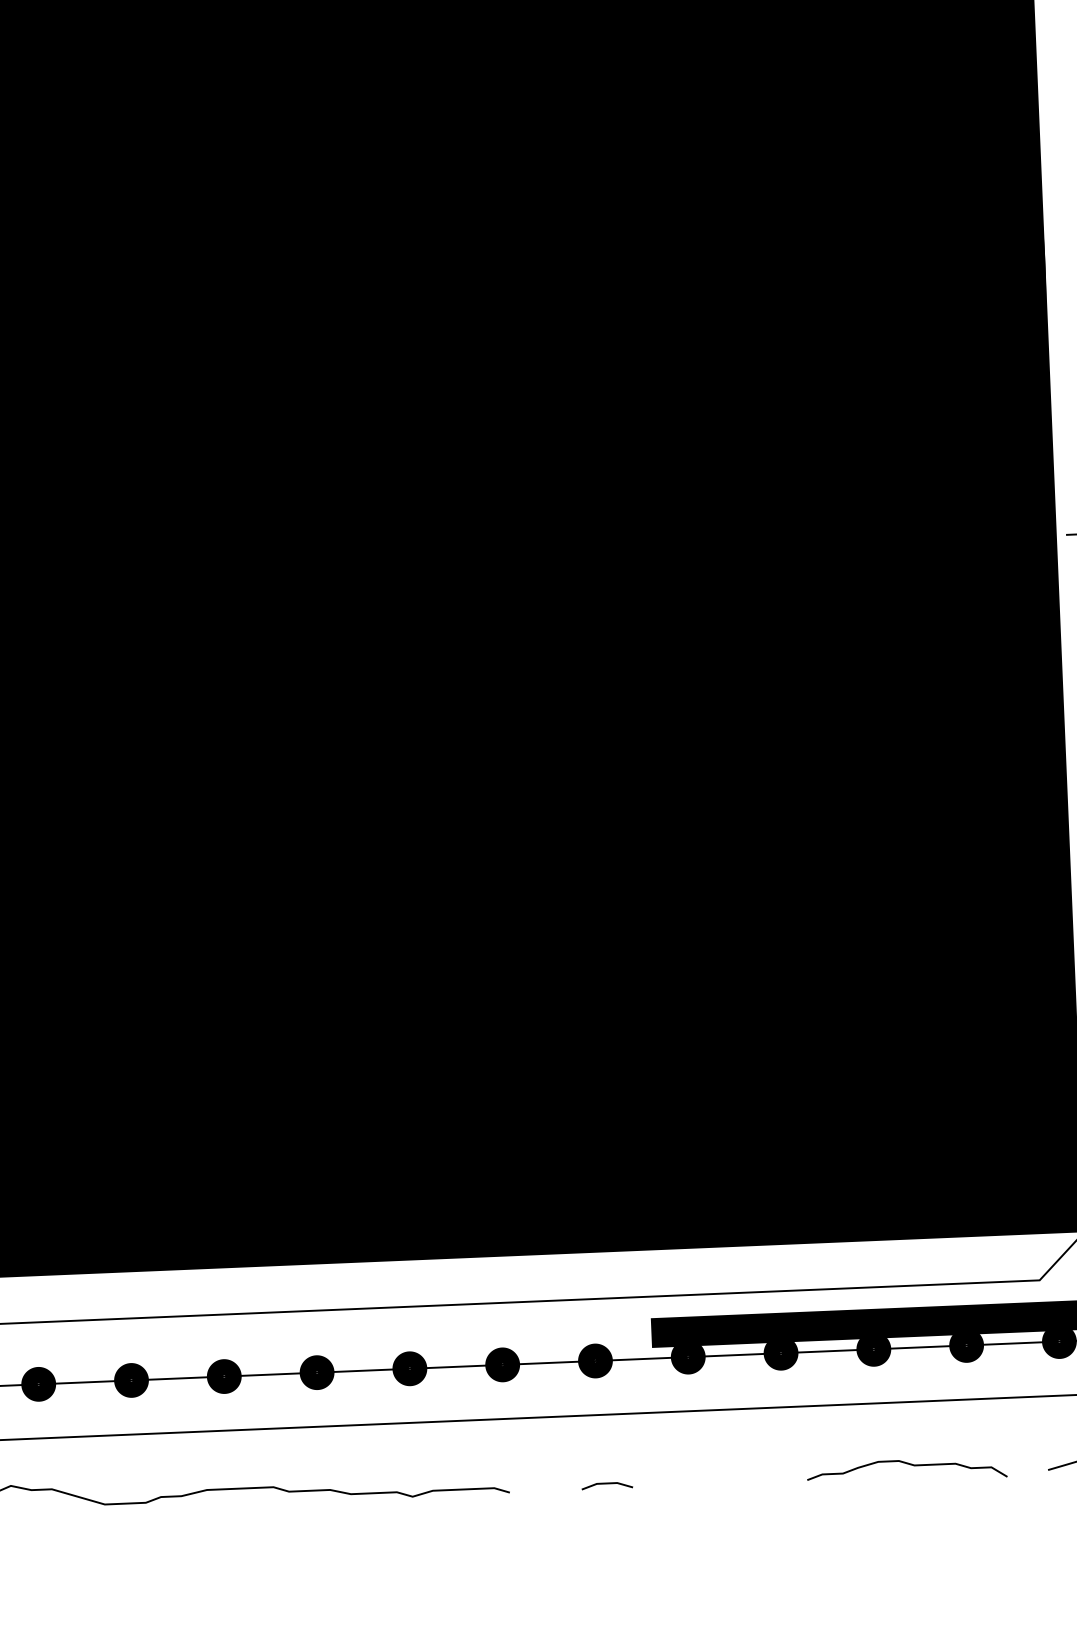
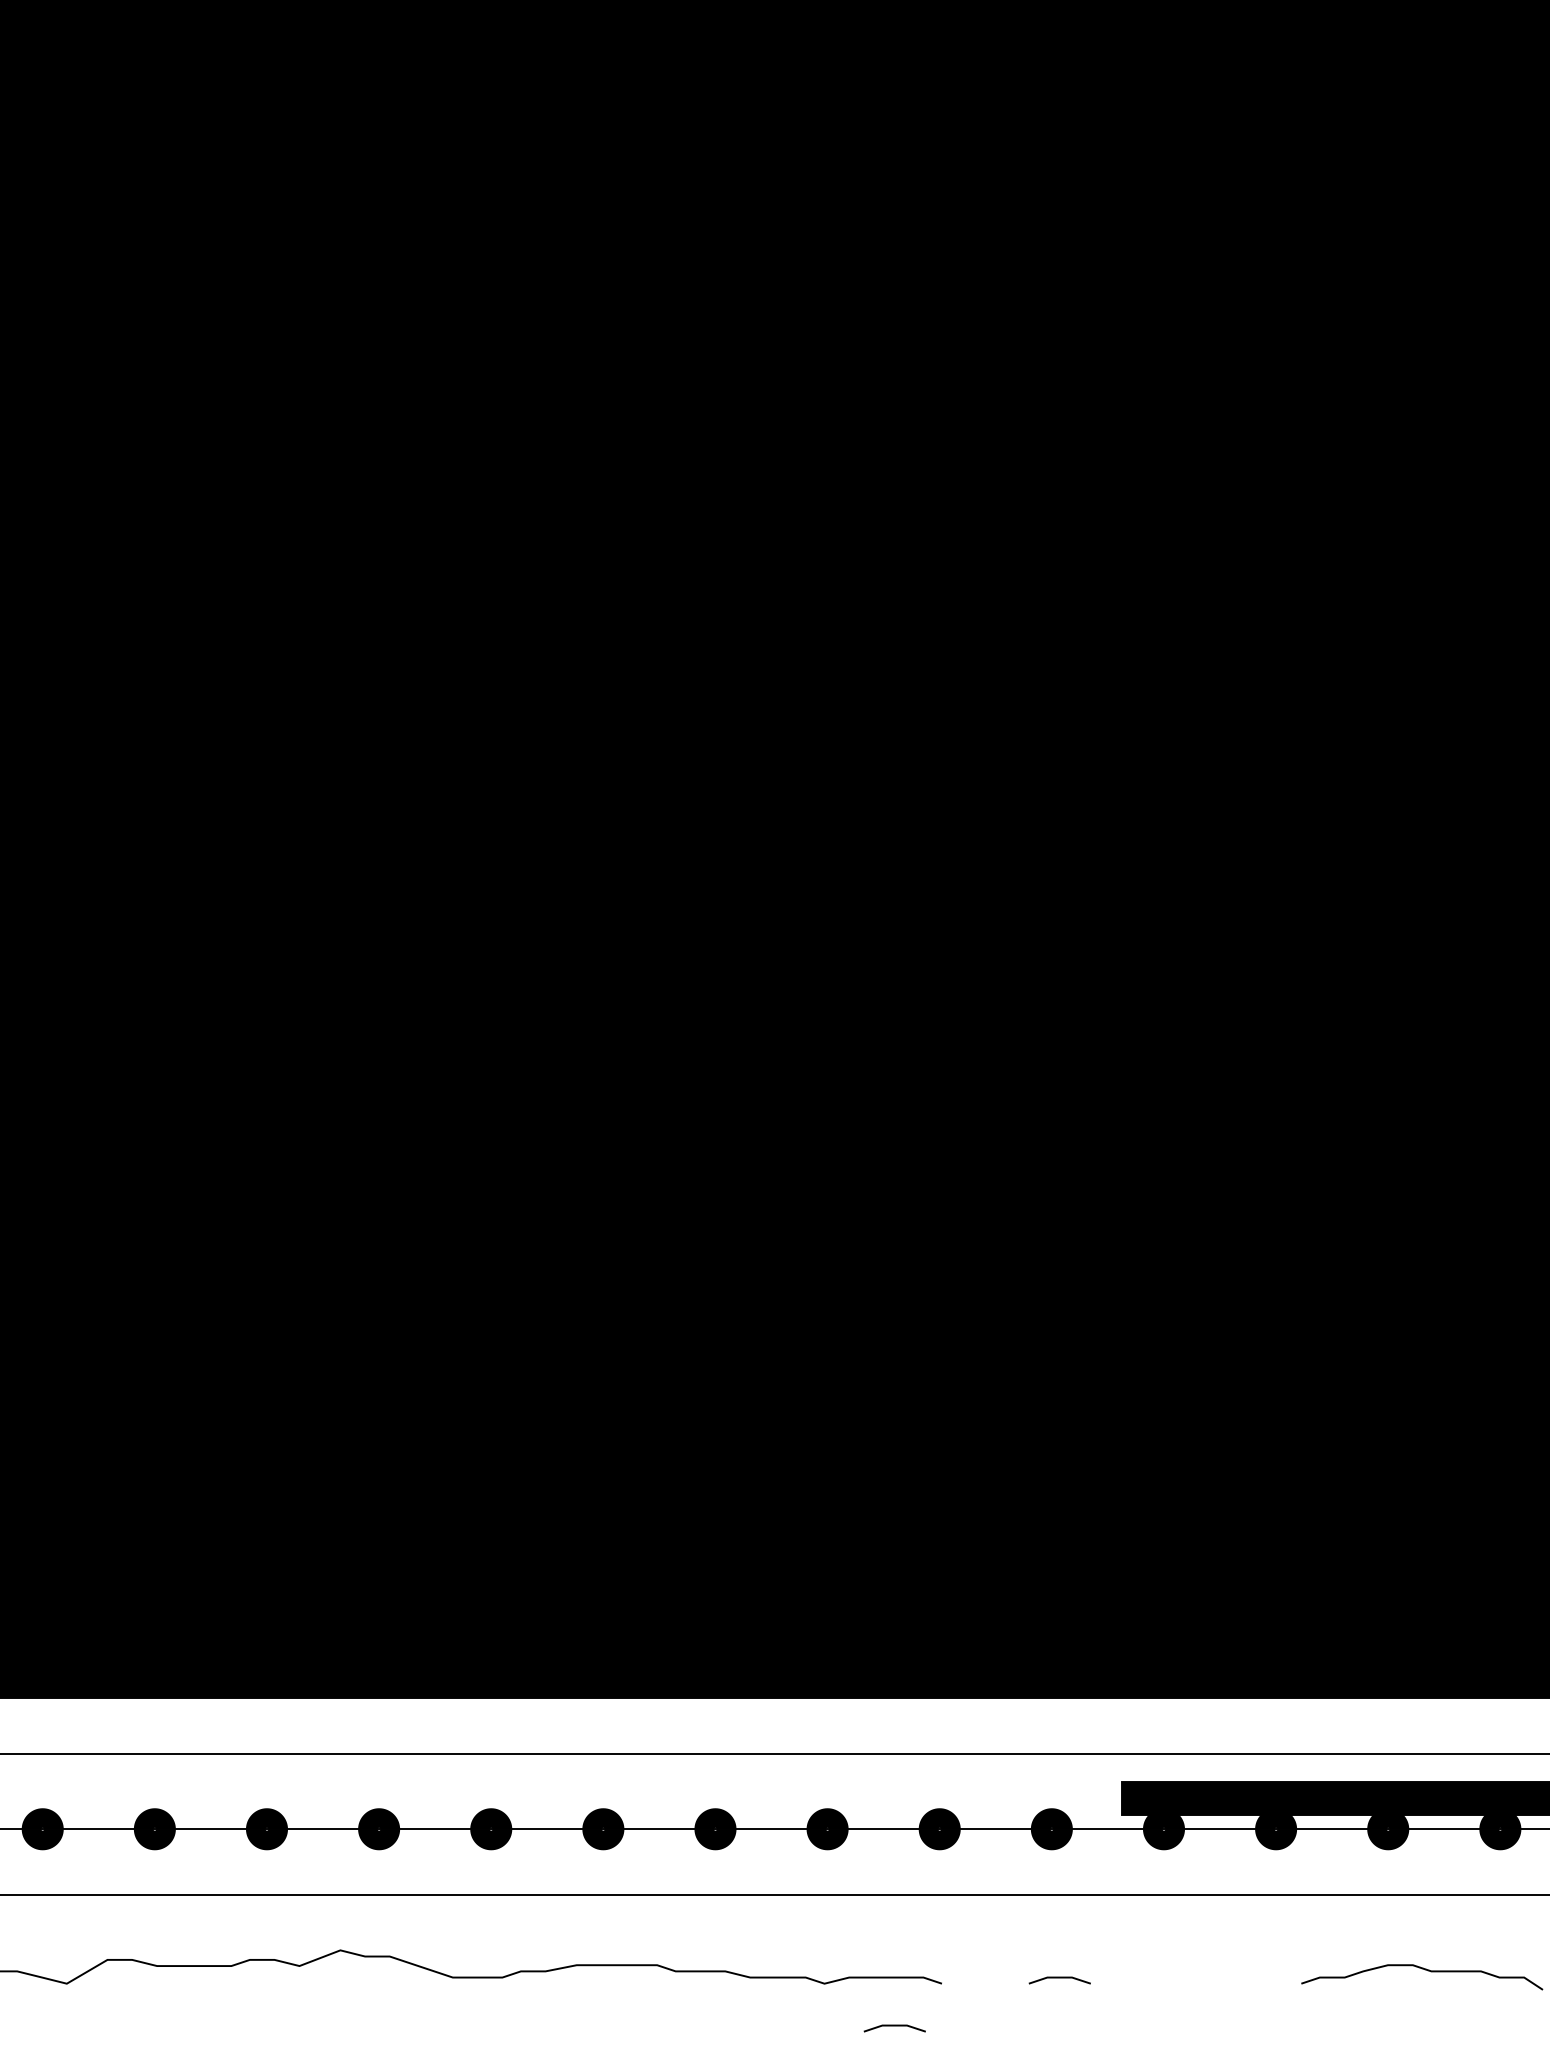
line: (472, 1529) -> (894, 2026), added

